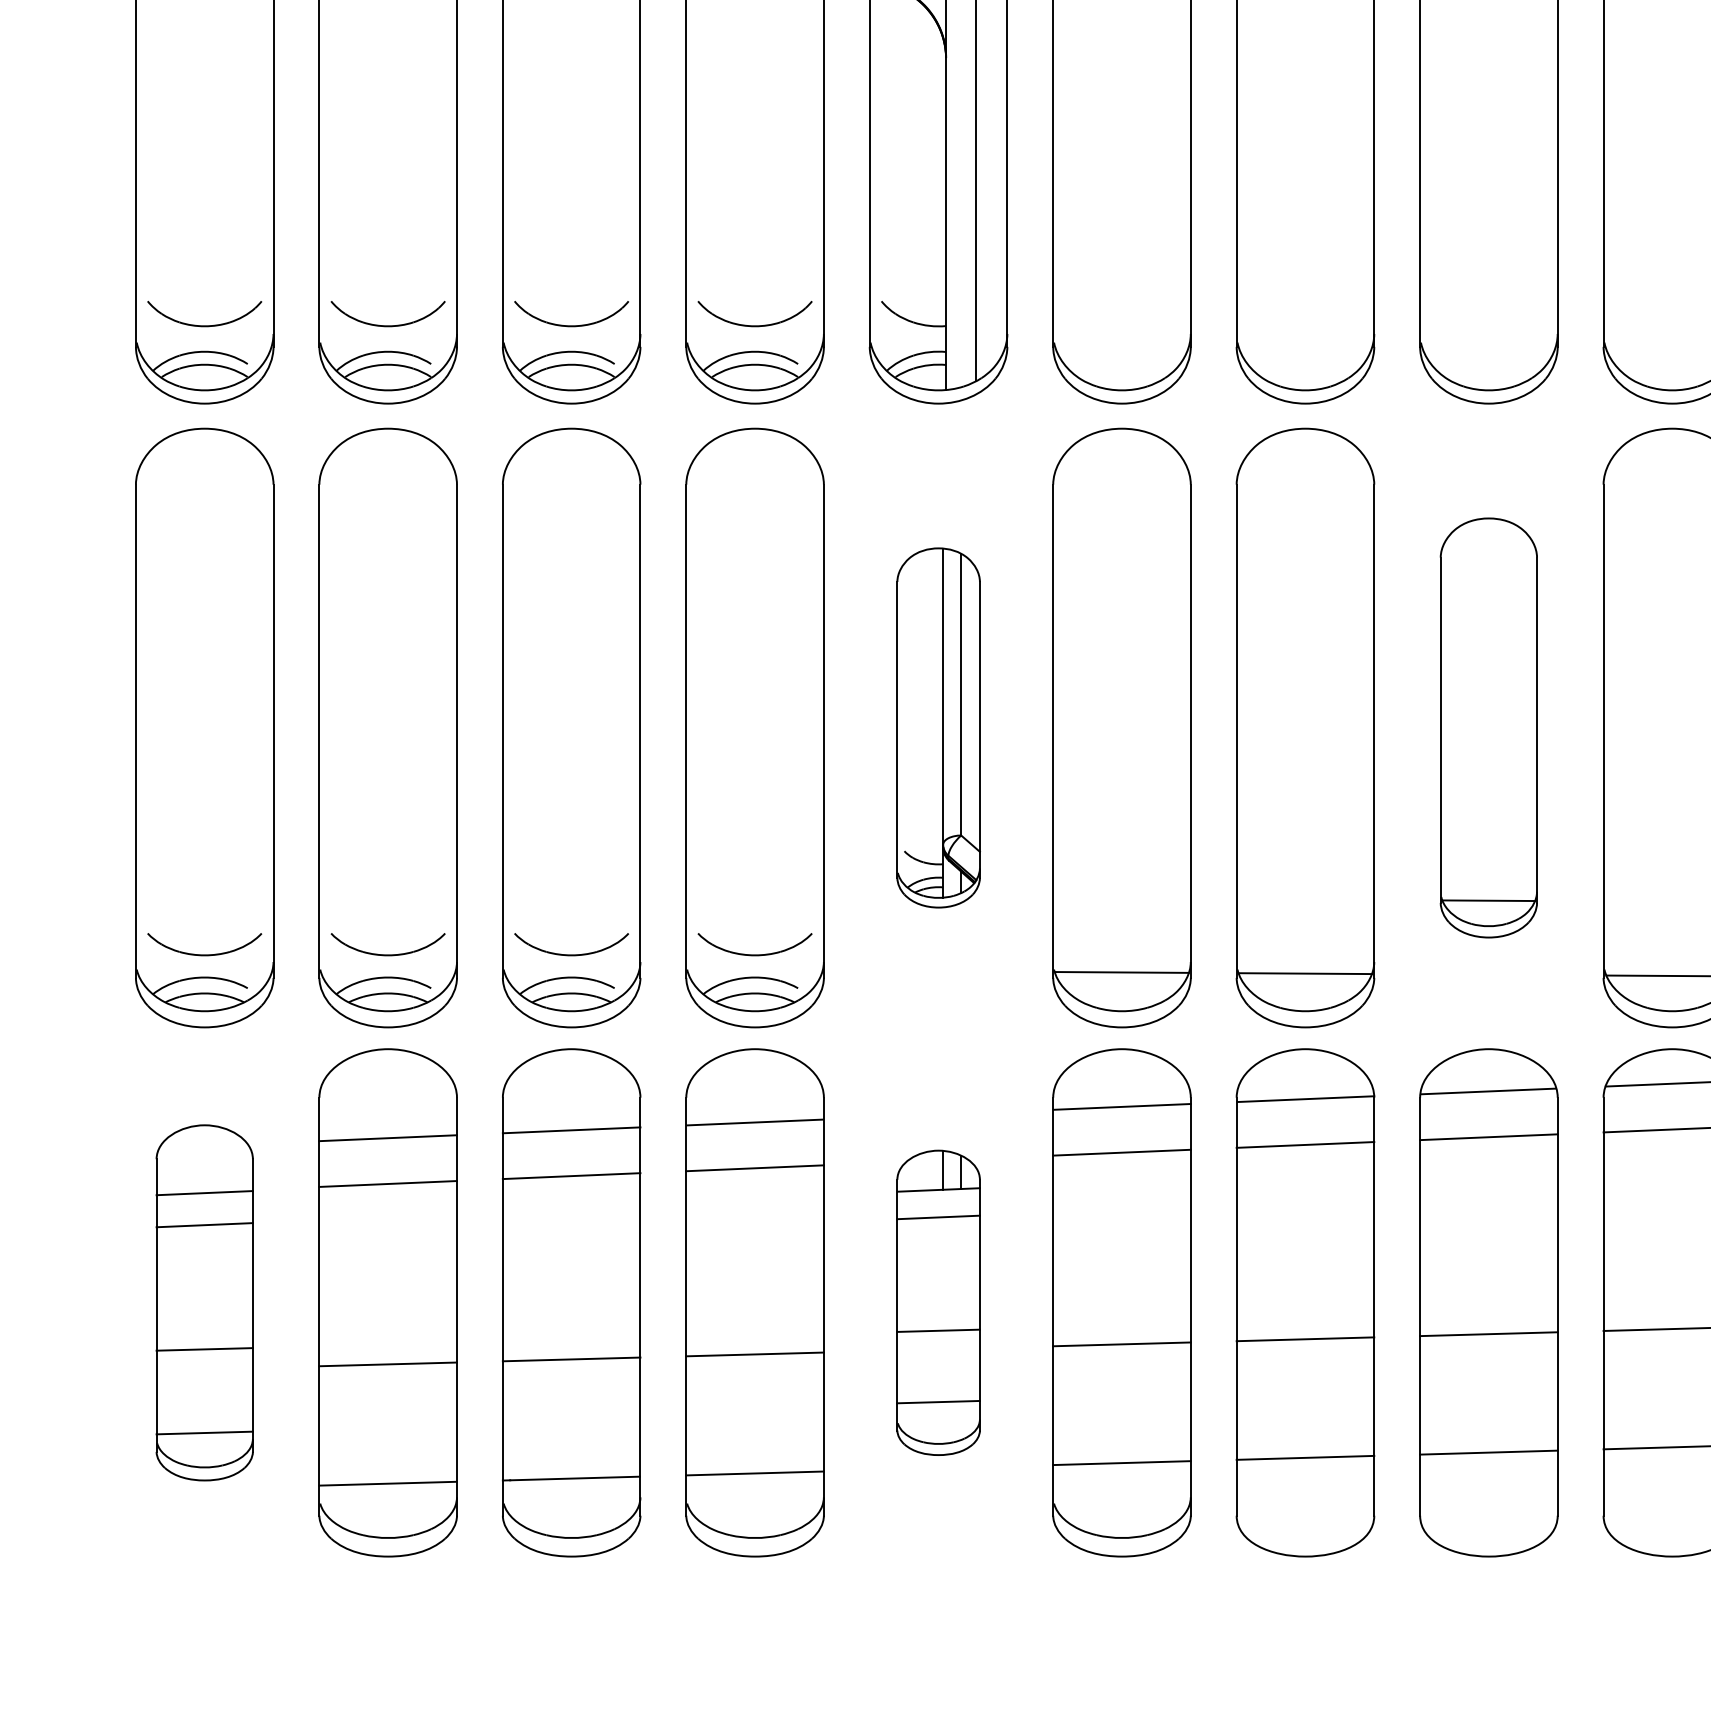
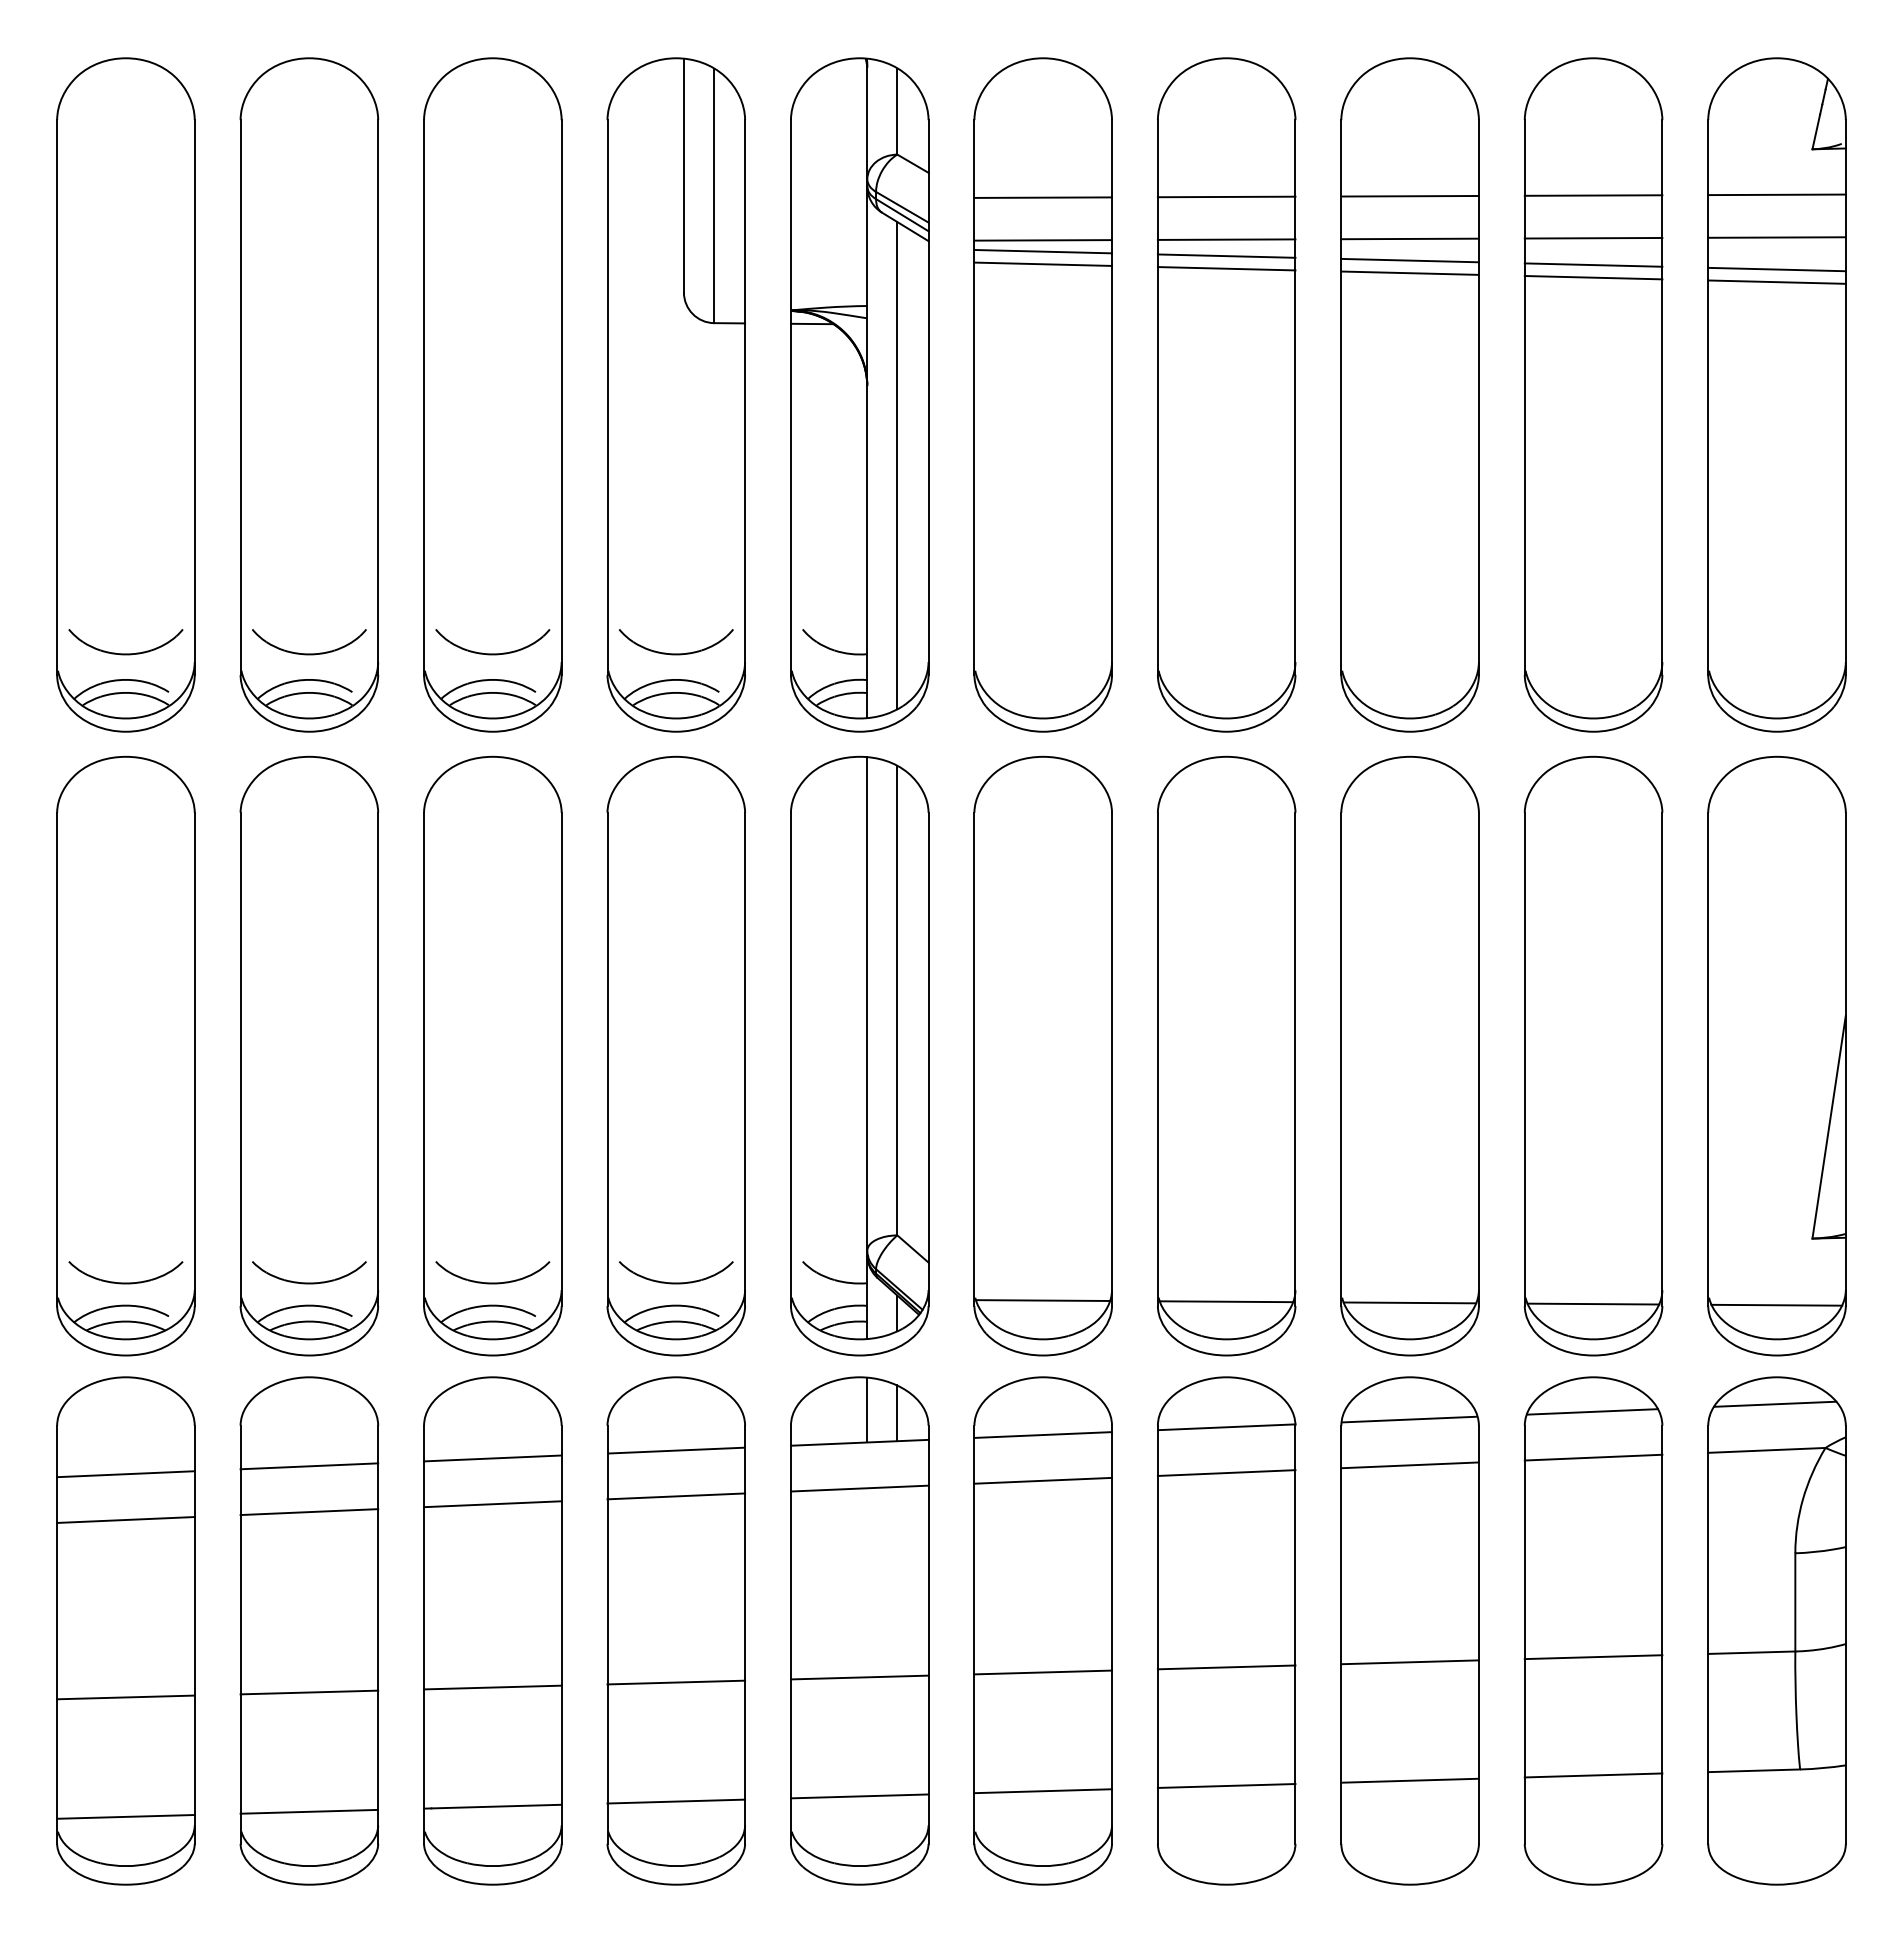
part: (938, 727) -> (859, 1055), size x1.67
part: (1488, 727) -> (1409, 1055), size x1.43
part: (204, 1302) -> (125, 1630), size x1.43
part: (938, 1302) -> (859, 1630), size x1.67

